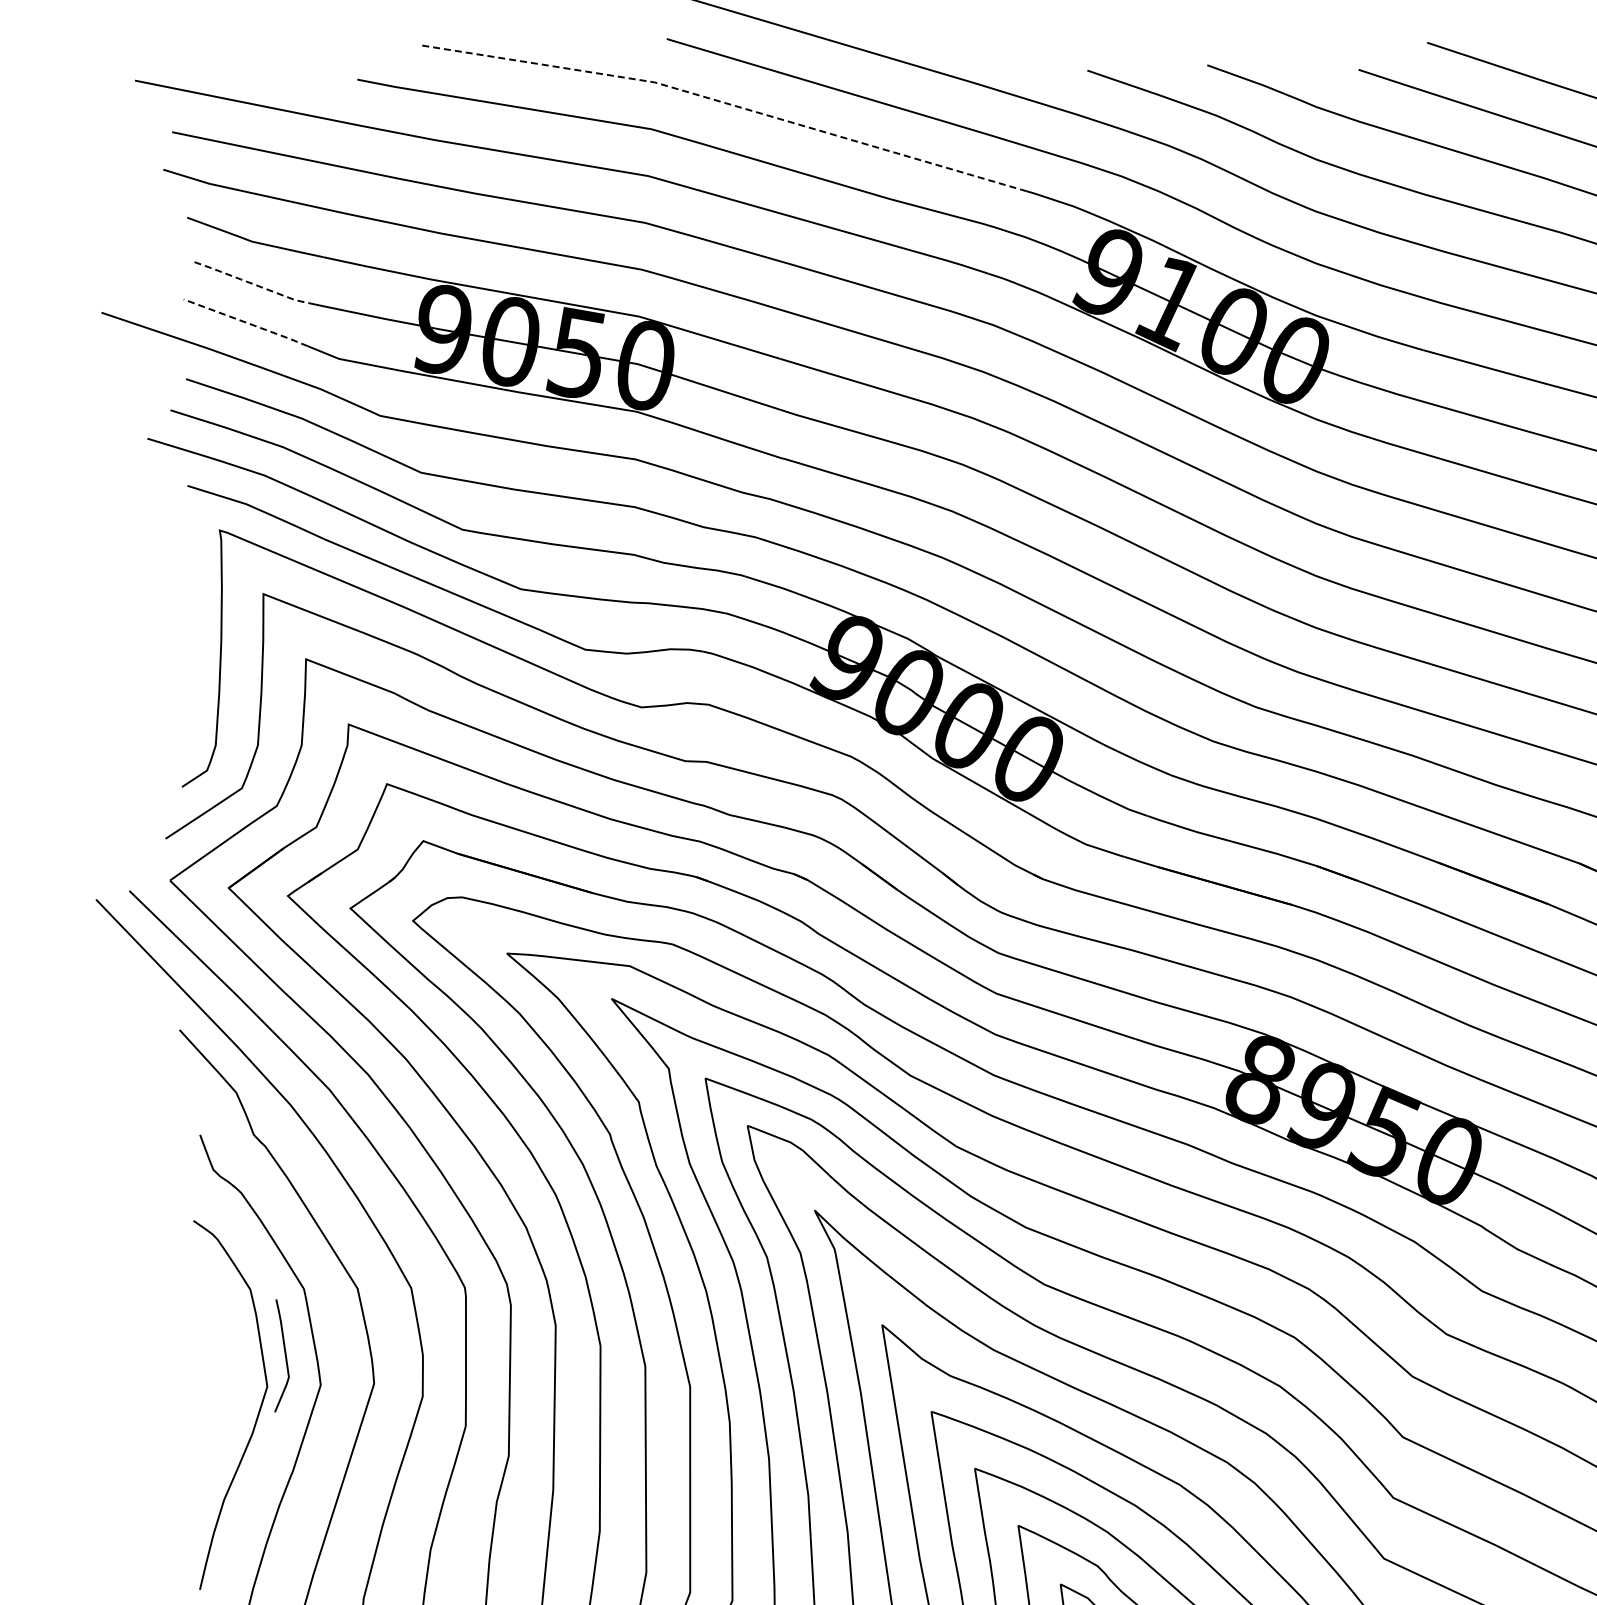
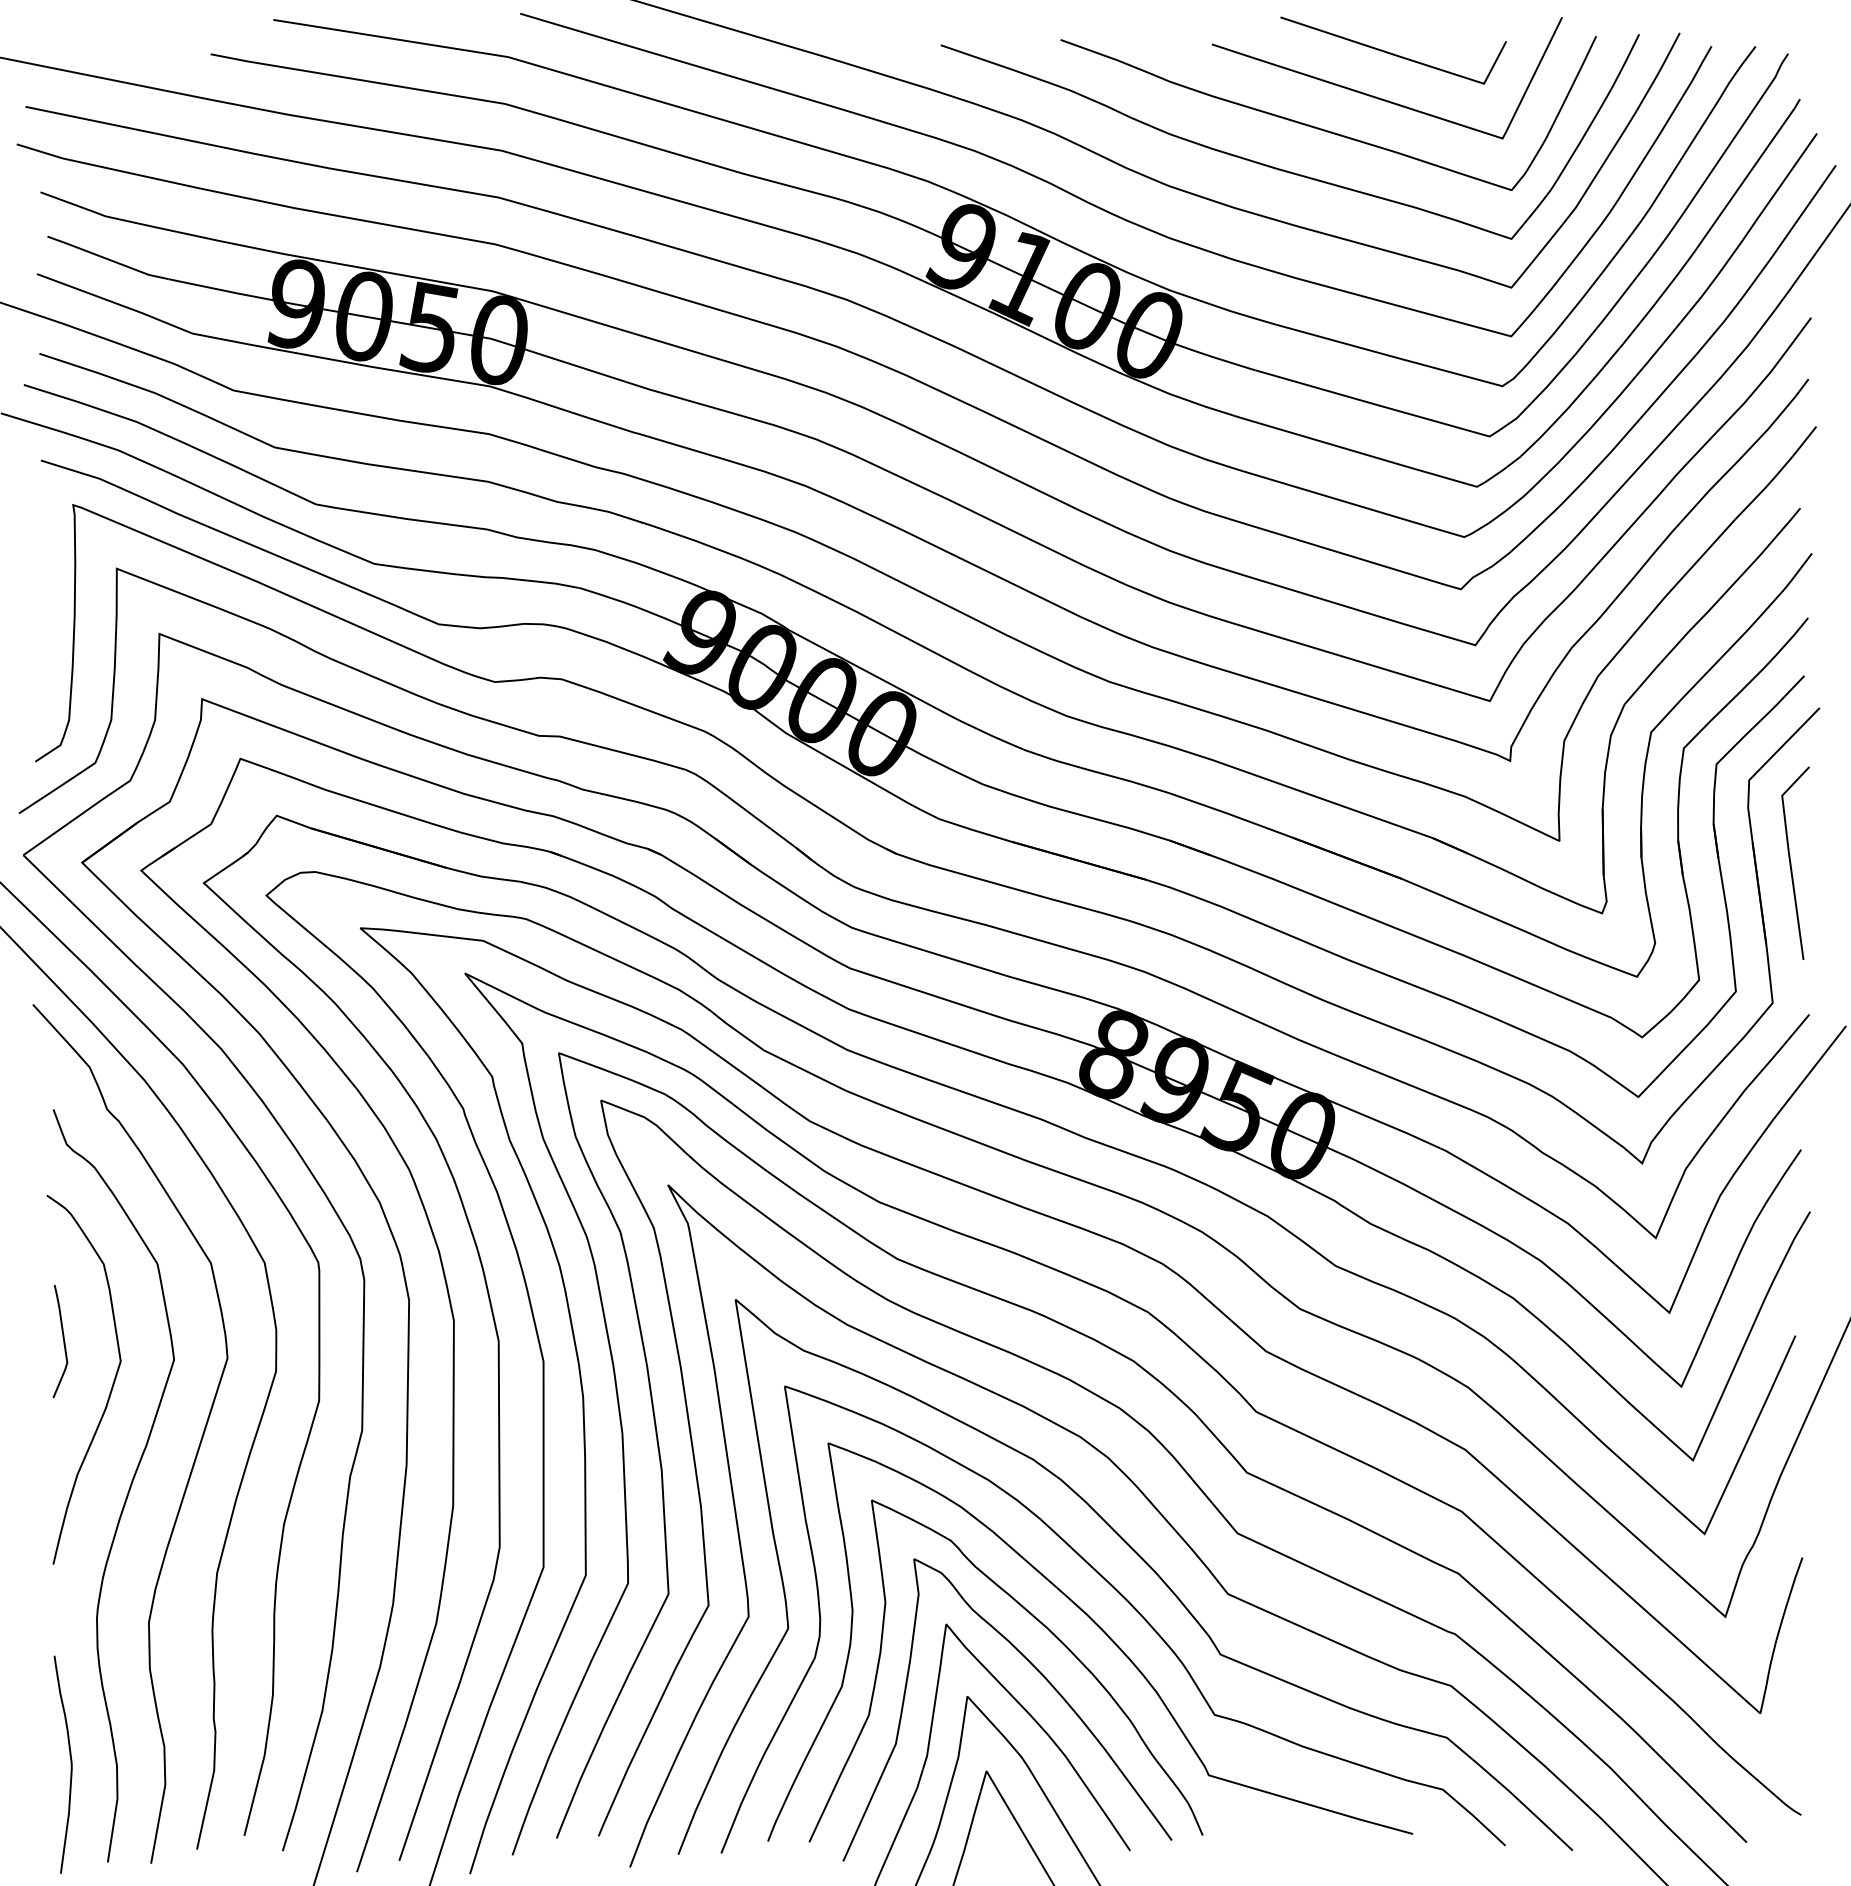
line: (727, 103) -> (580, 78), dashed -> solid
line: (254, 284) -> (107, 259), dashed -> solid
line: (246, 322) -> (99, 297), dashed -> solid
curve: (285, 1355) -> (63, 1341), moved

